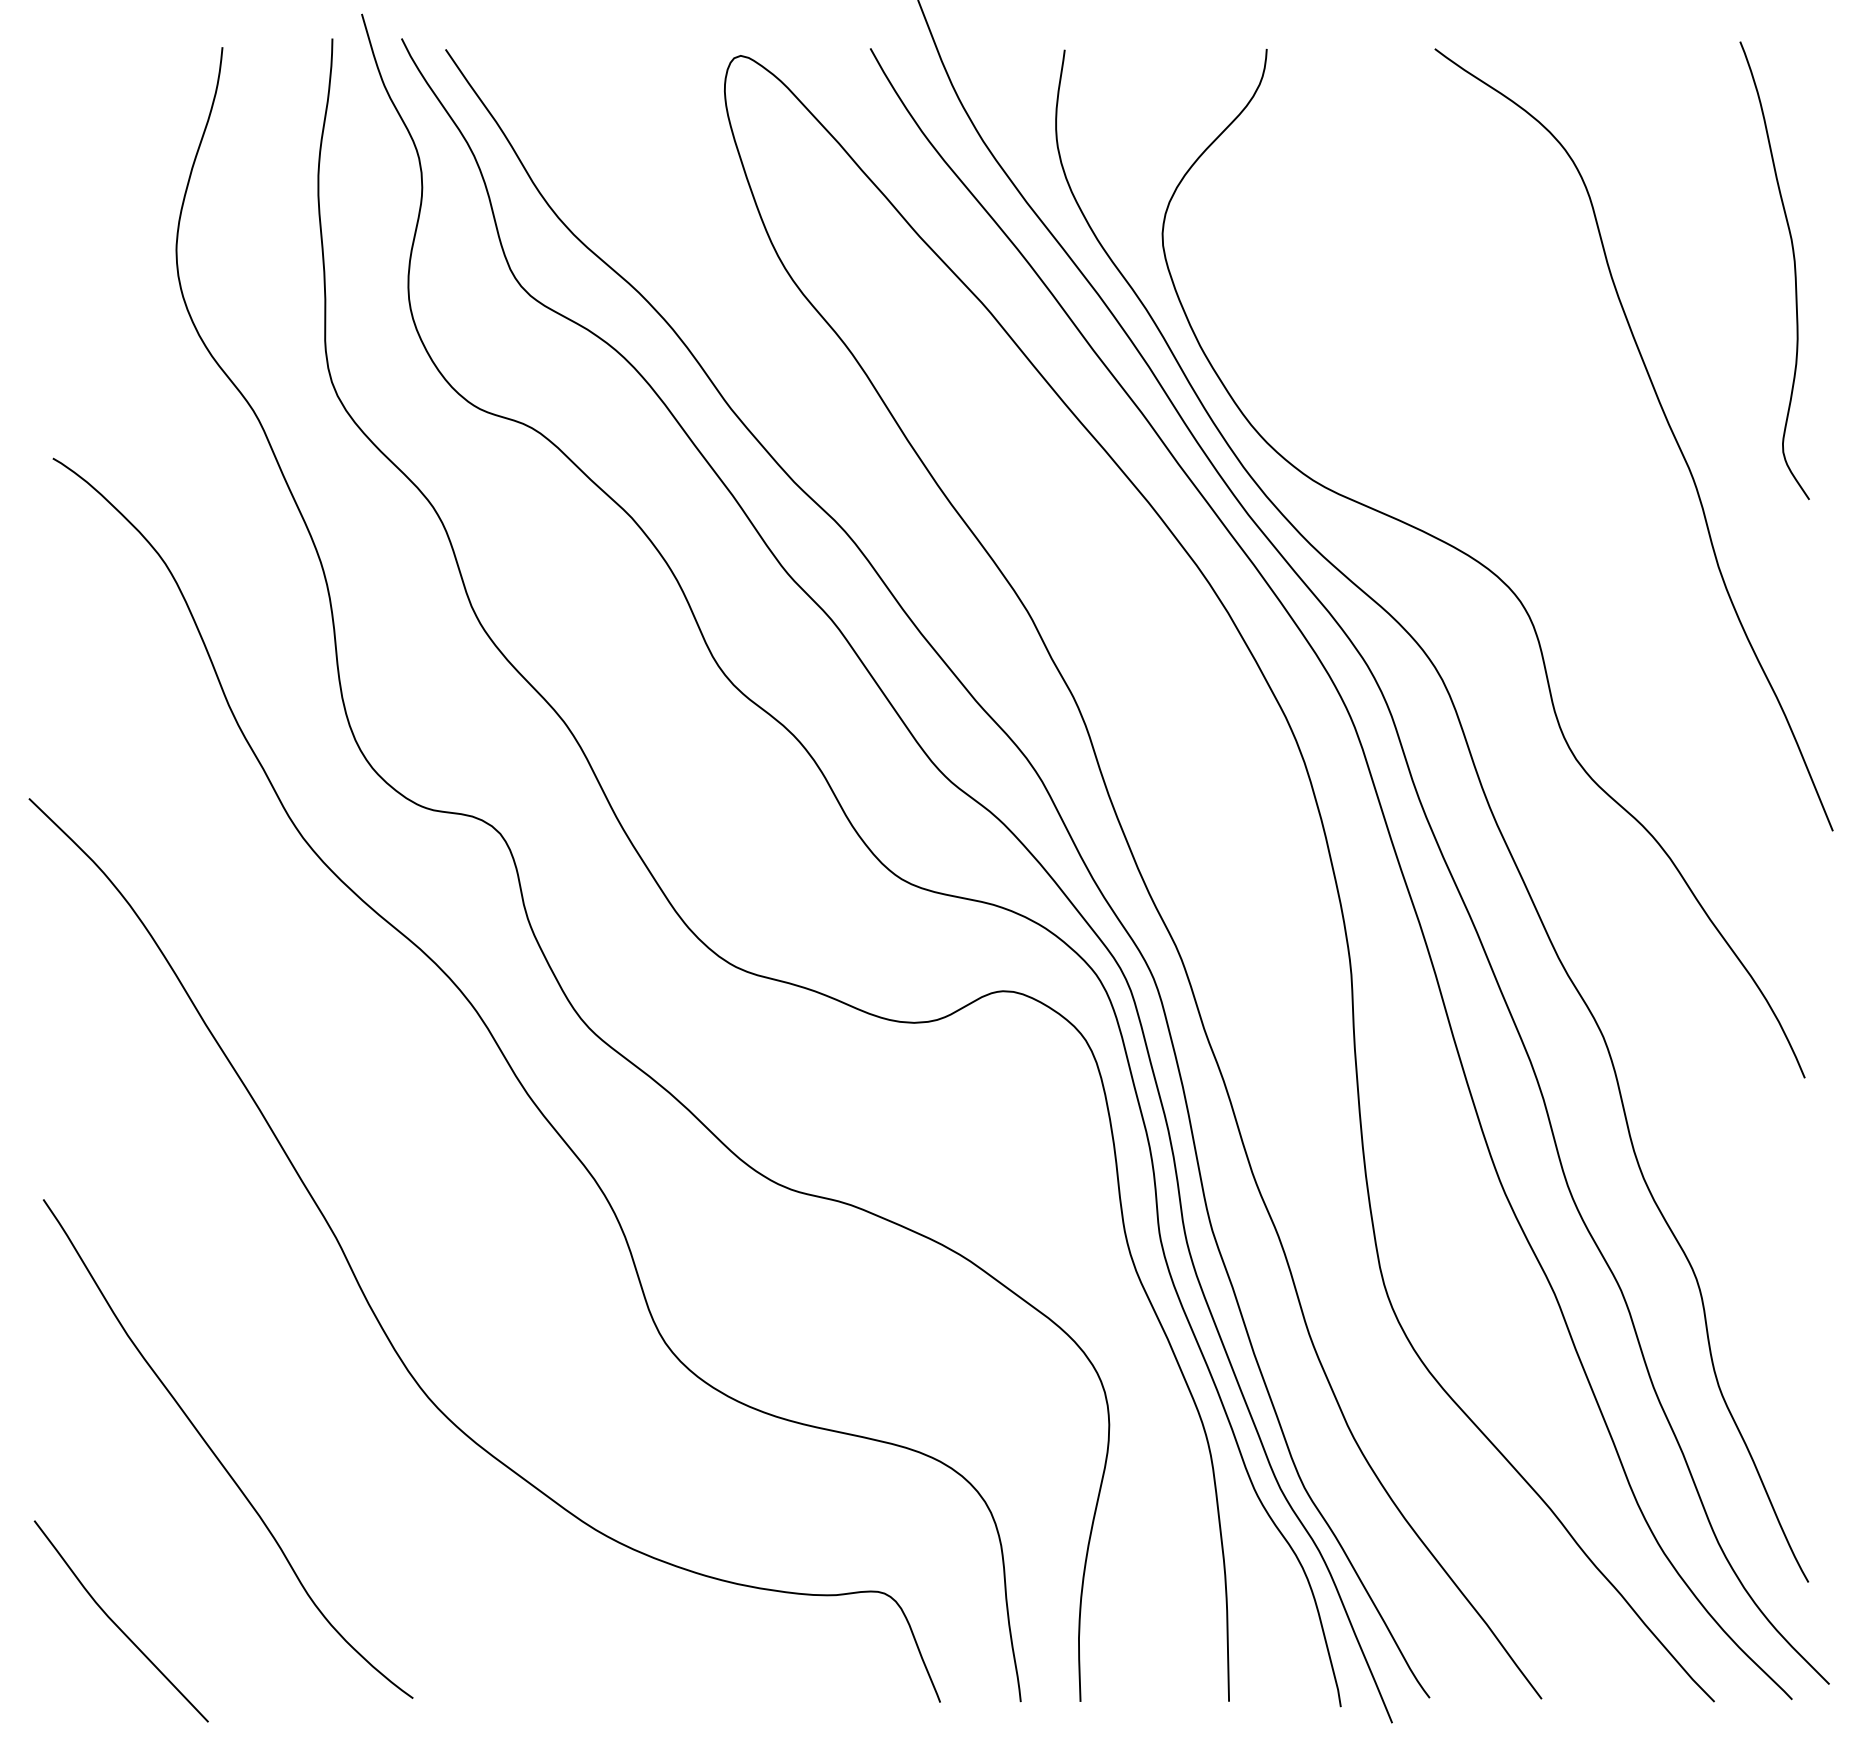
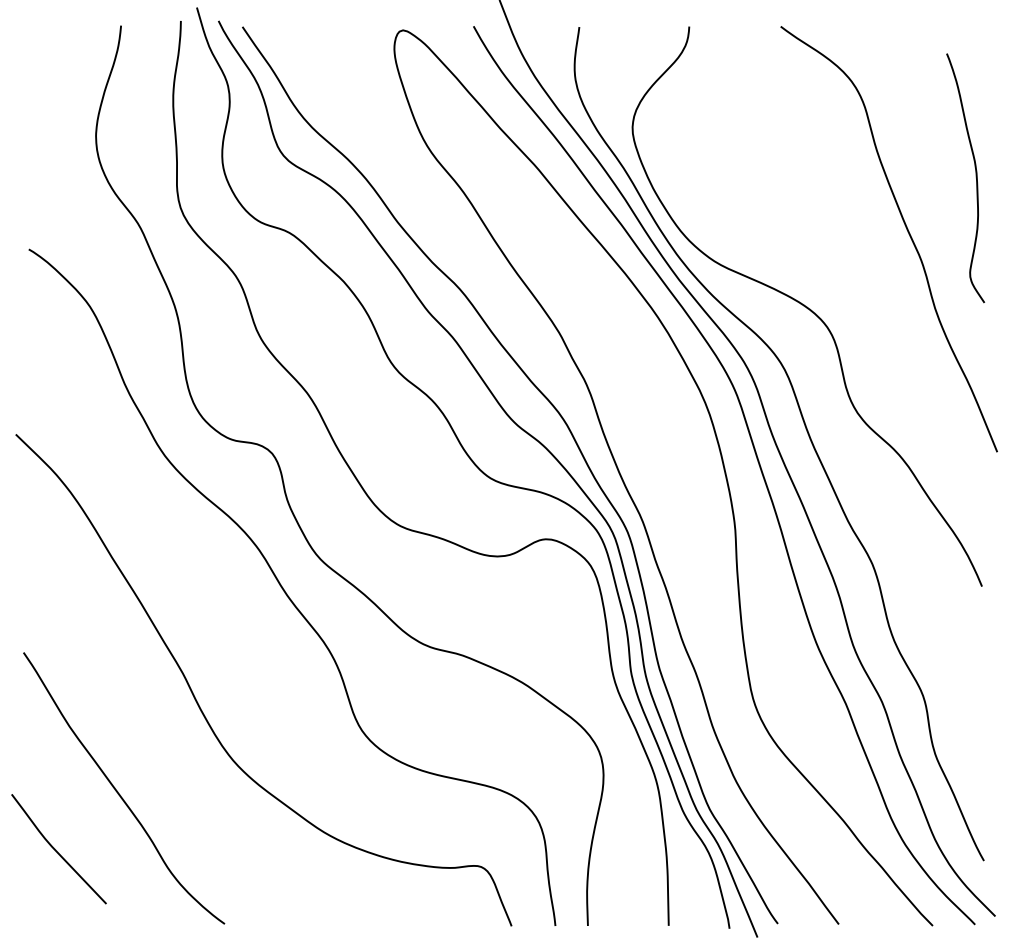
curve: (1792, 269) -> (975, 177), moved
curve: (116, 1623) -> (56, 850), moved

